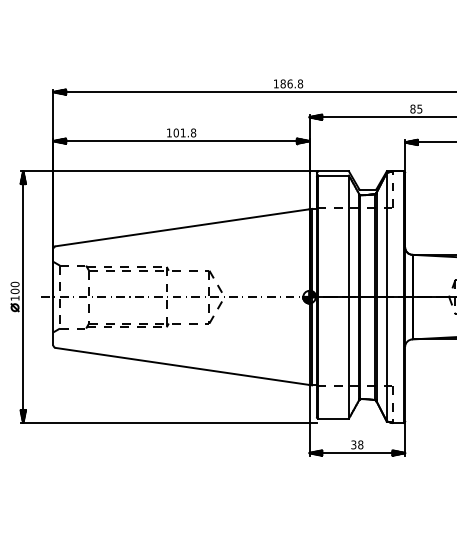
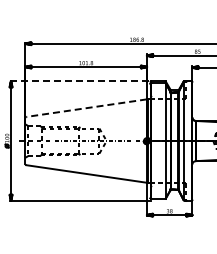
line: (169, 171) -> (80, 81), solid -> dashed
line: (182, 228) -> (86, 108), solid -> dashed

